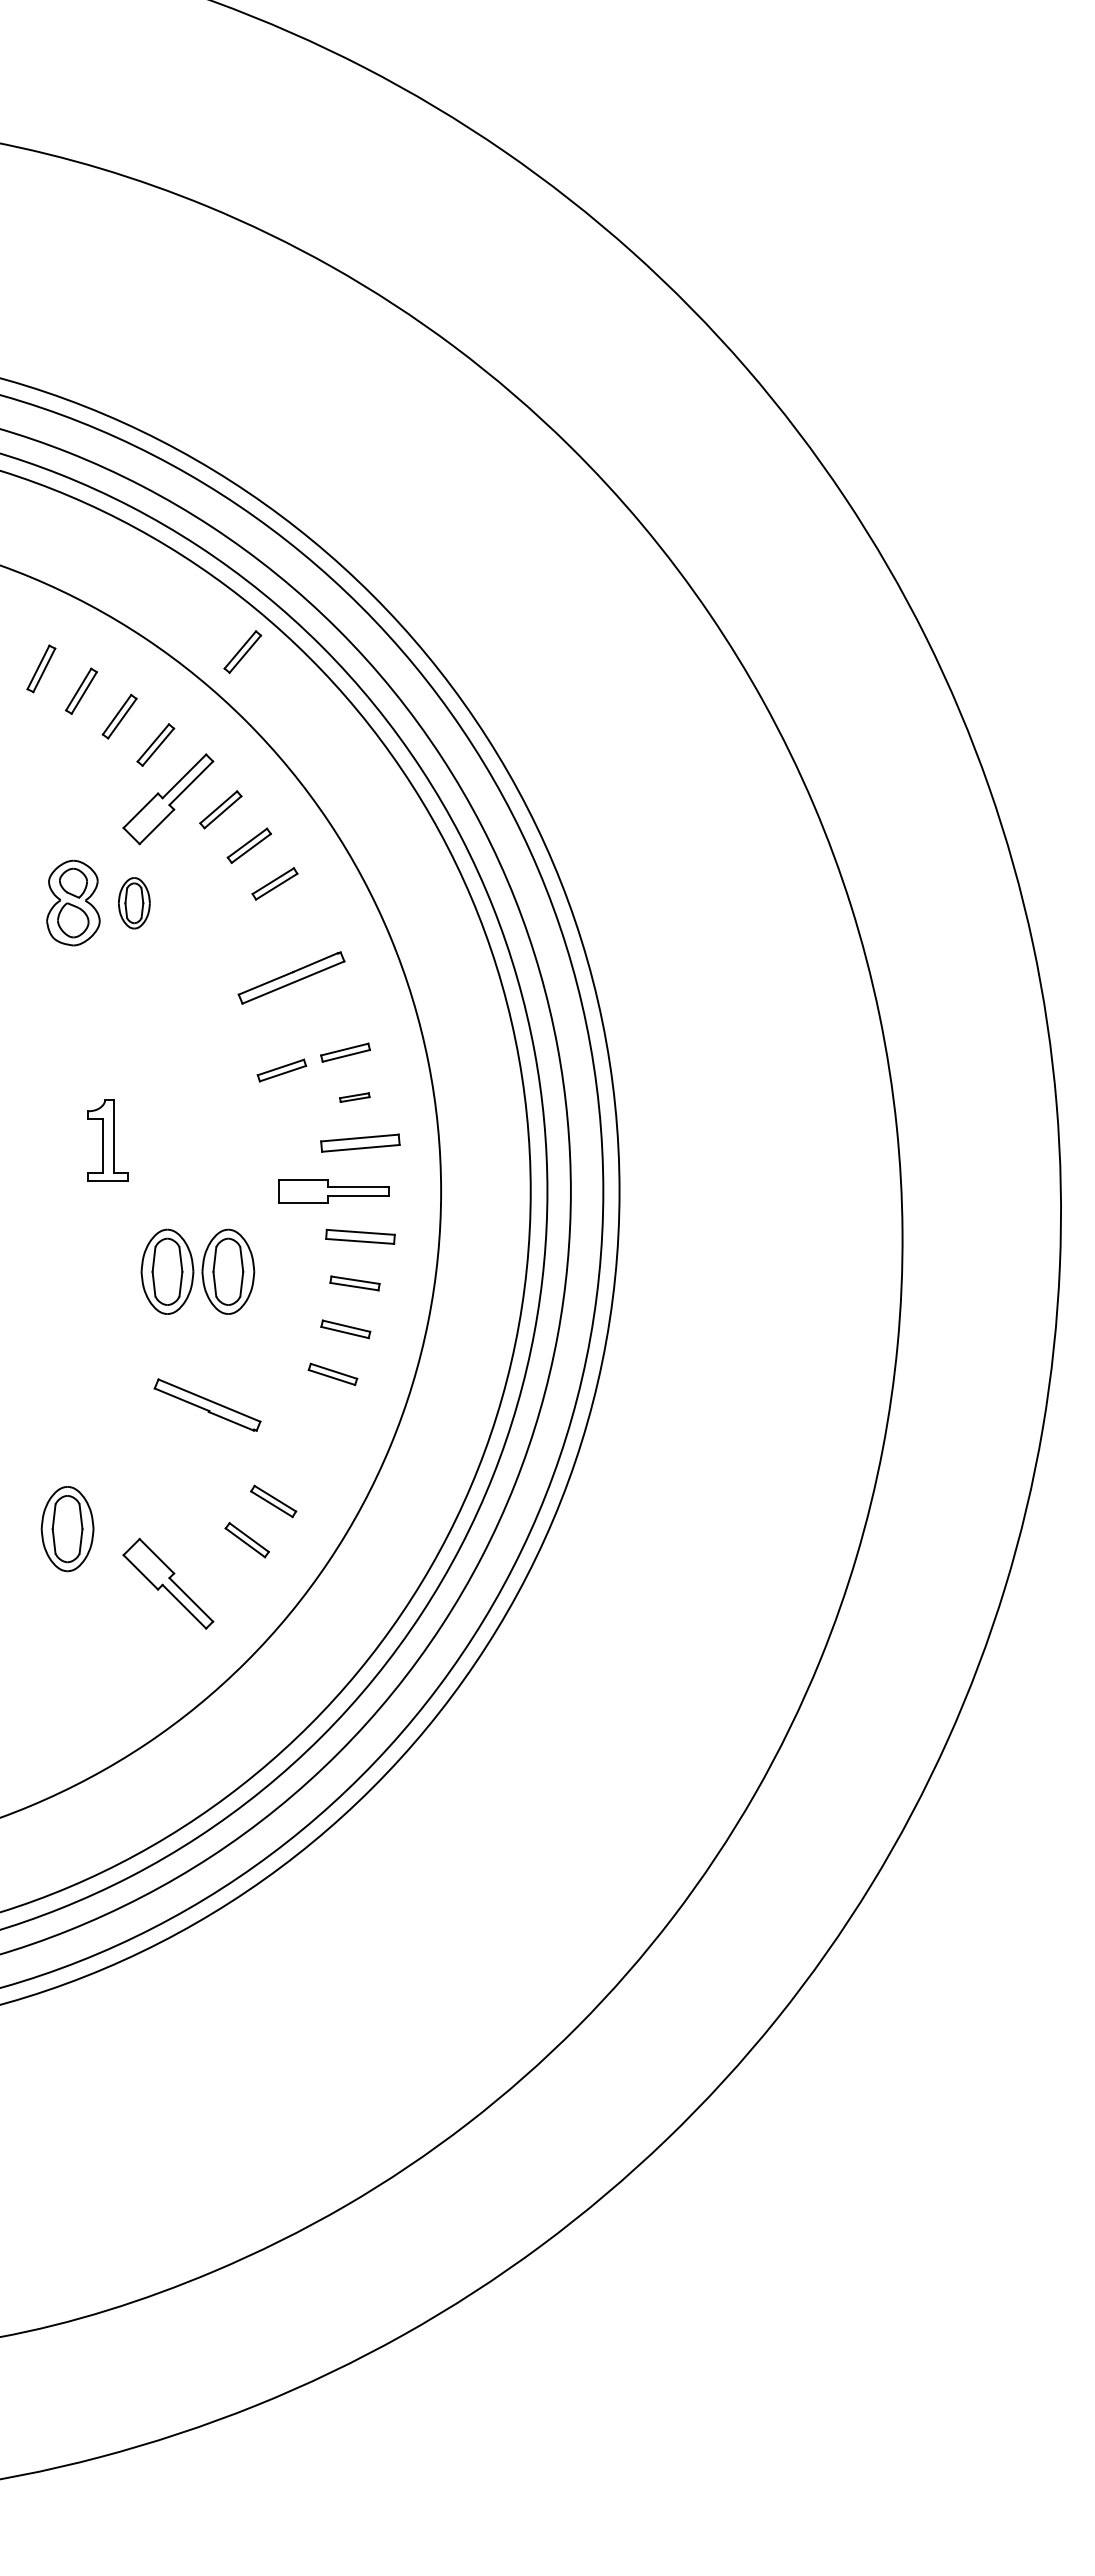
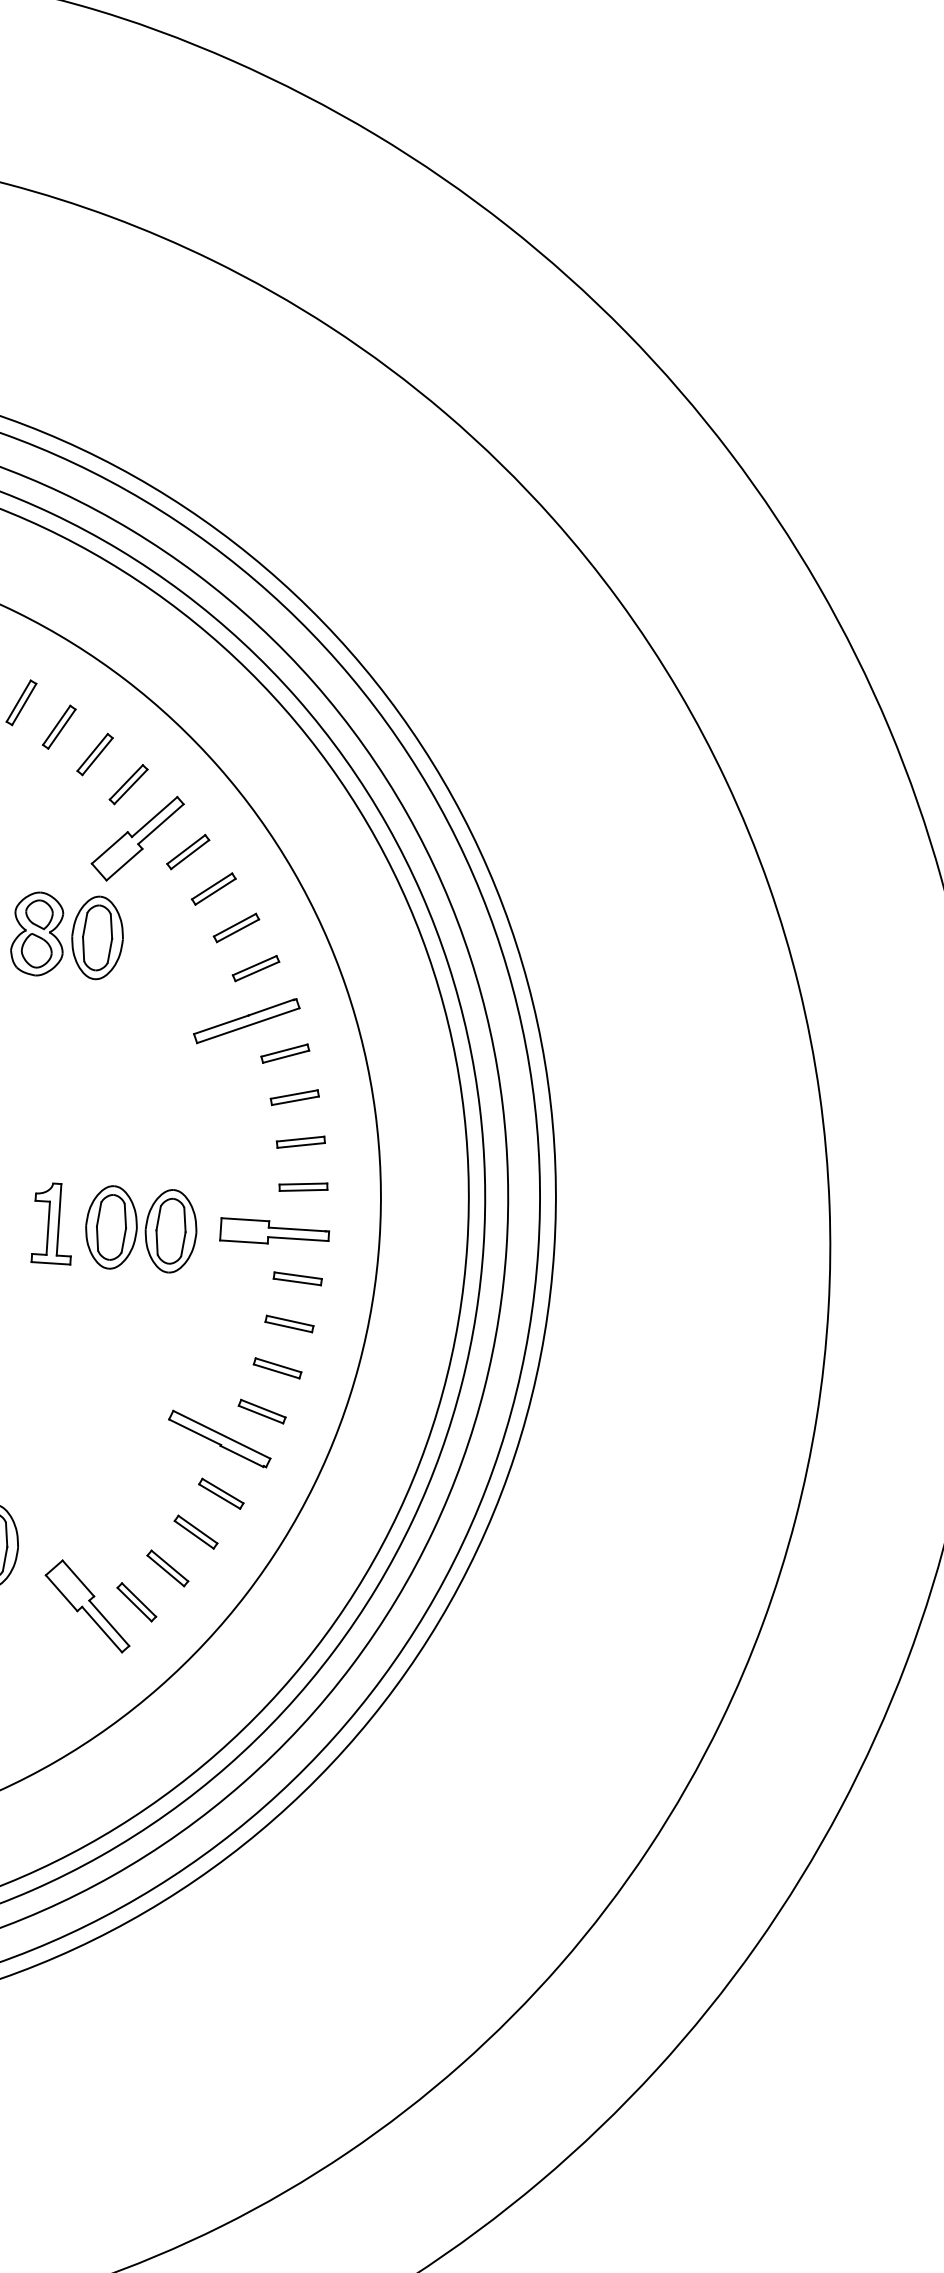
part: (242, 651) -> (219, 698), removed
part: (134, 903) -> (97, 938), size x1.67
part: (297, 923) -> (256, 968), added
part: (281, 1070) -> (284, 1053), moved
part: (354, 1097) -> (300, 1142), size x1.67
part: (107, 1140) -> (52, 1223), moved
part: (359, 1143) -> (302, 1187), size x0.62
part: (360, 1236) -> (297, 1278), size x0.71
part: (197, 1271) -> (140, 1228), moved
part: (207, 1404) -> (219, 1438), moved
part: (296, 1460) -> (221, 1493), added
part: (217, 1576) -> (136, 1602), added

